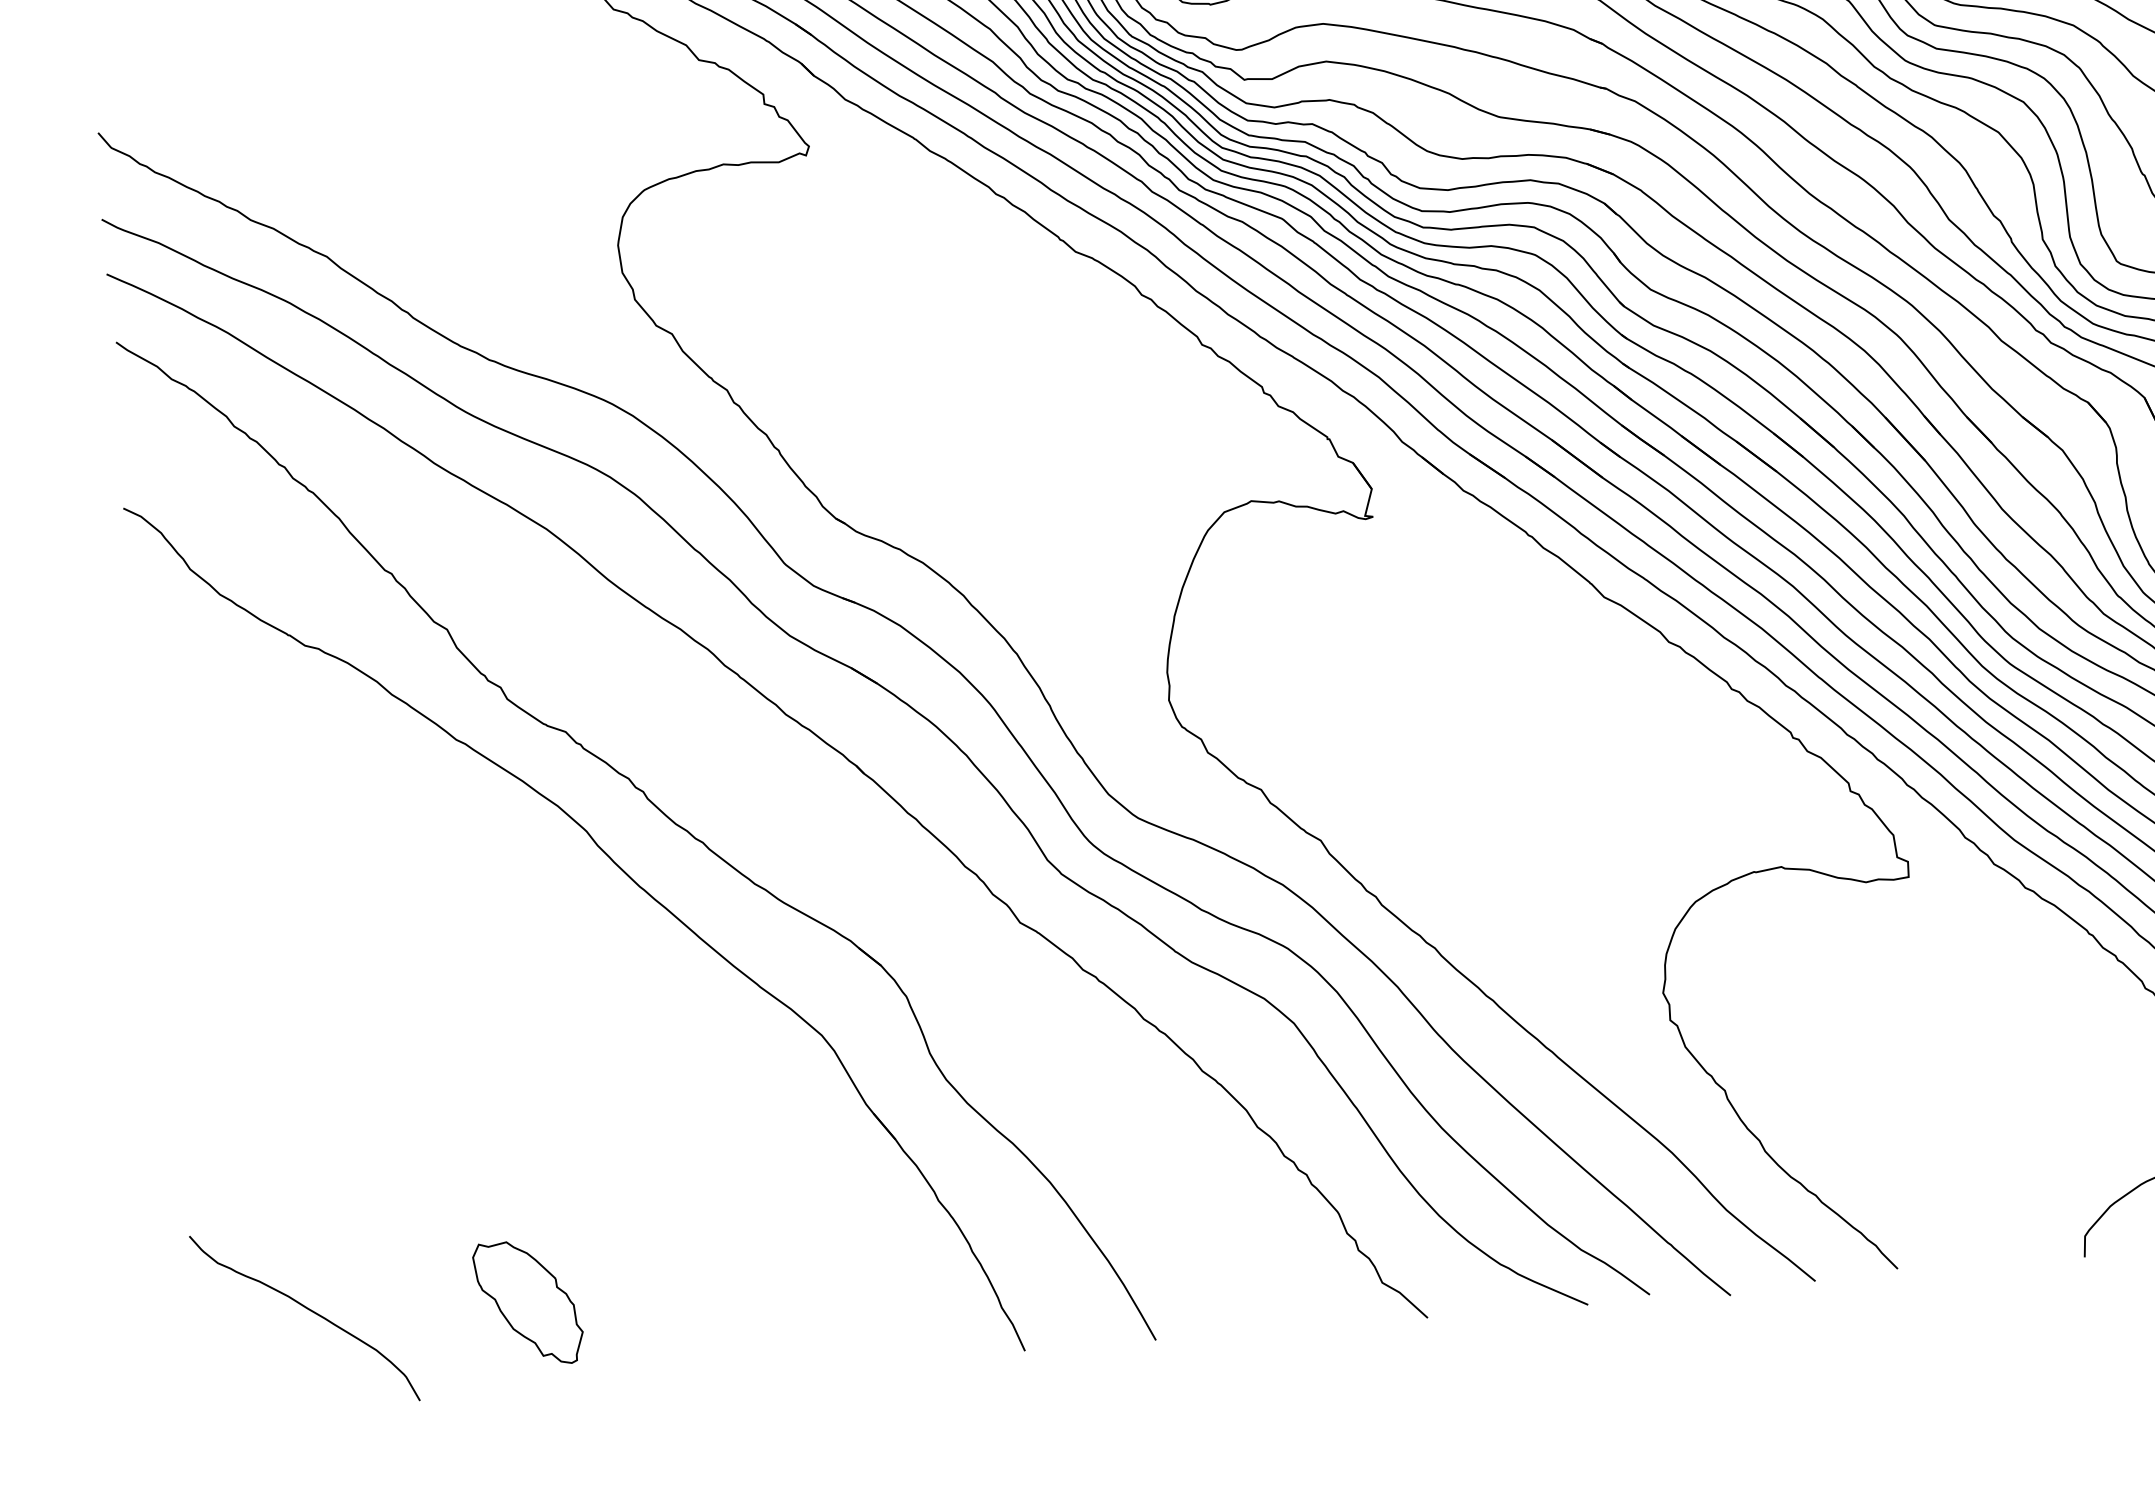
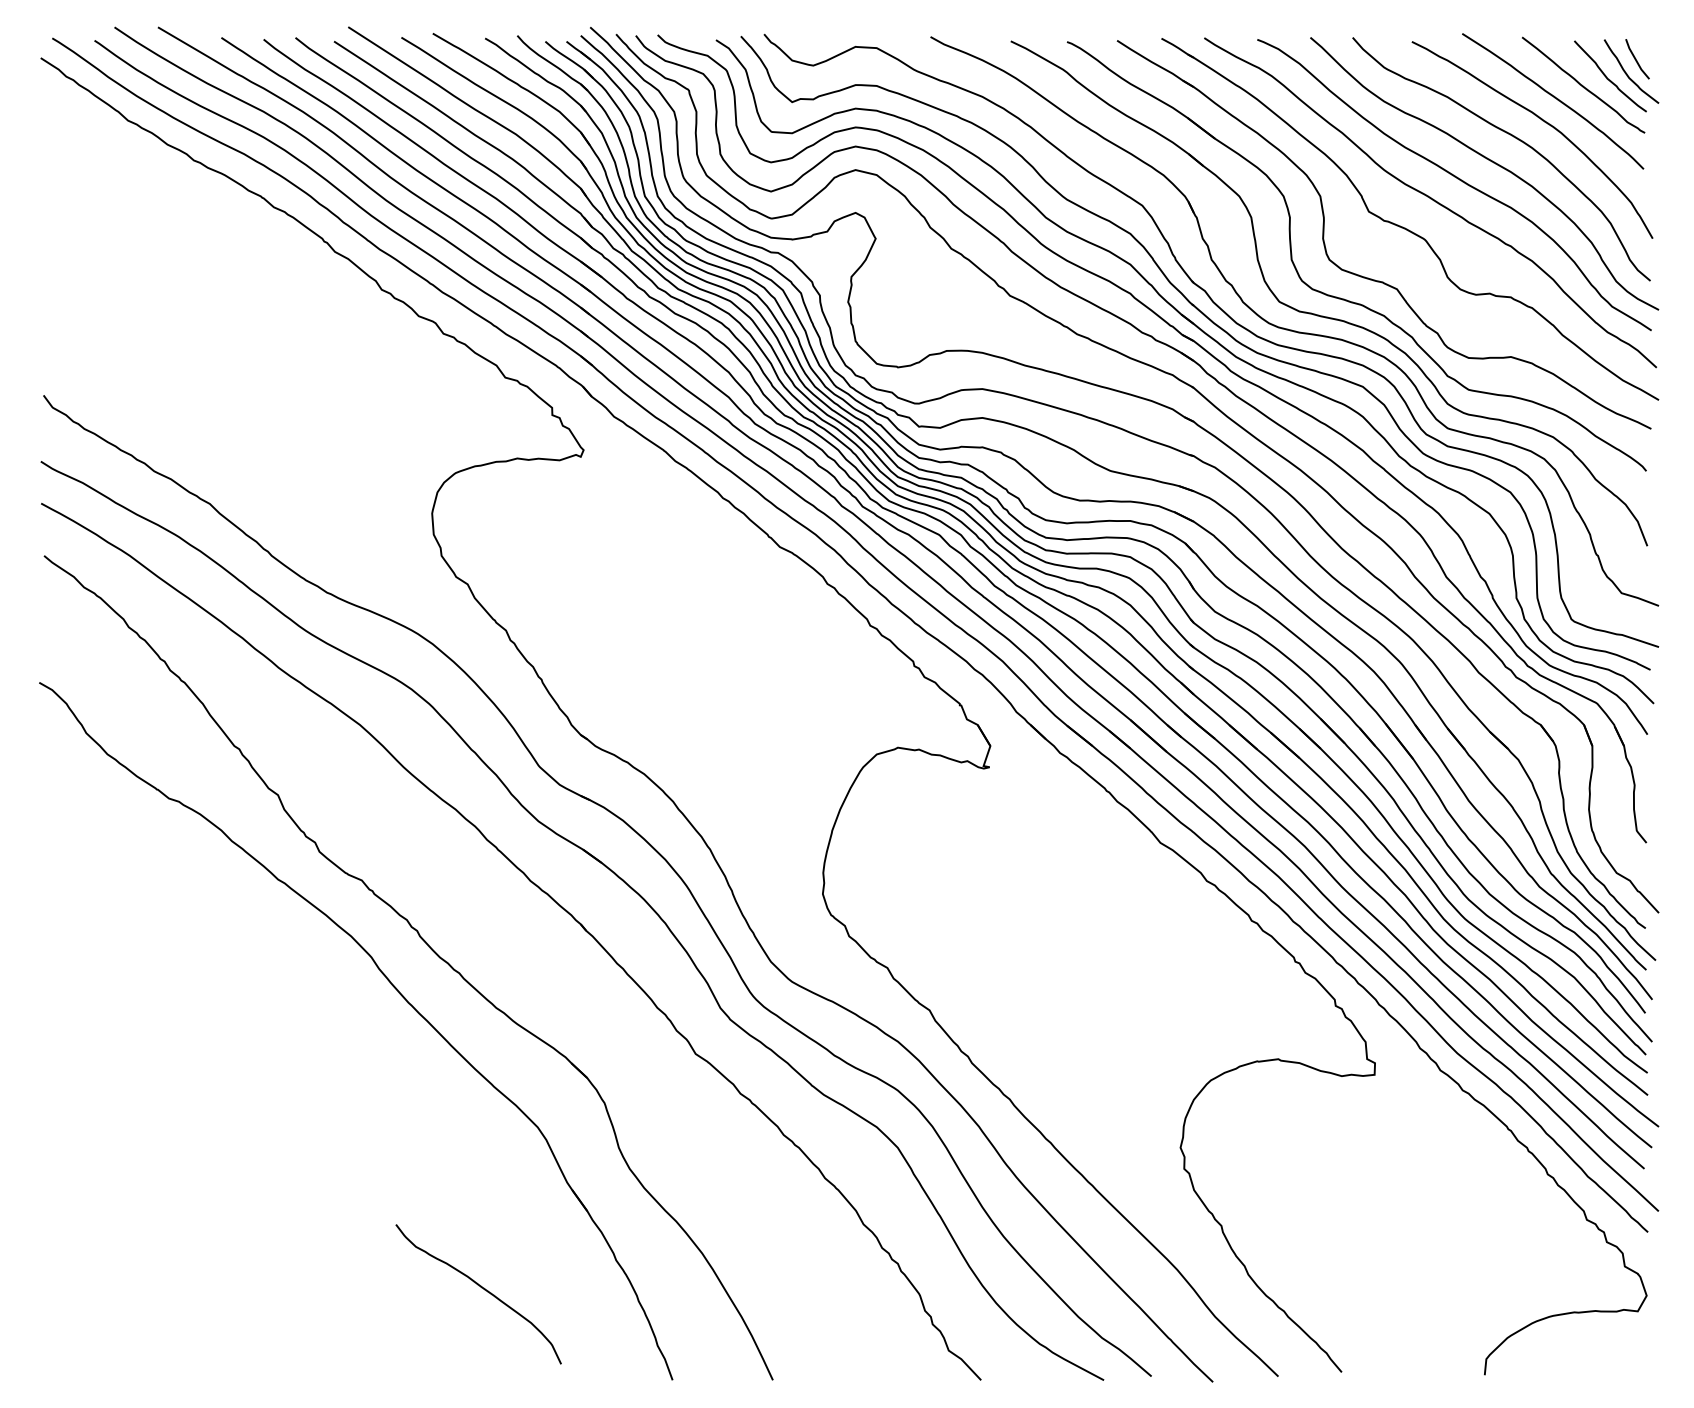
part: (528, 1302) -> (297, 1312), removed
curve: (307, 1310) -> (481, 1288), moved

